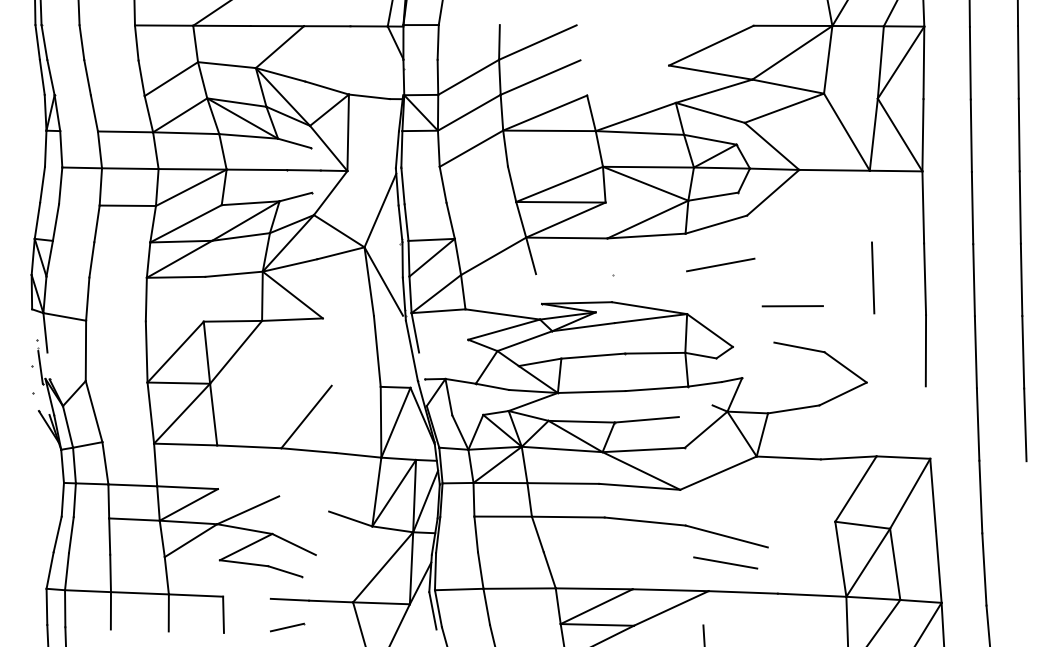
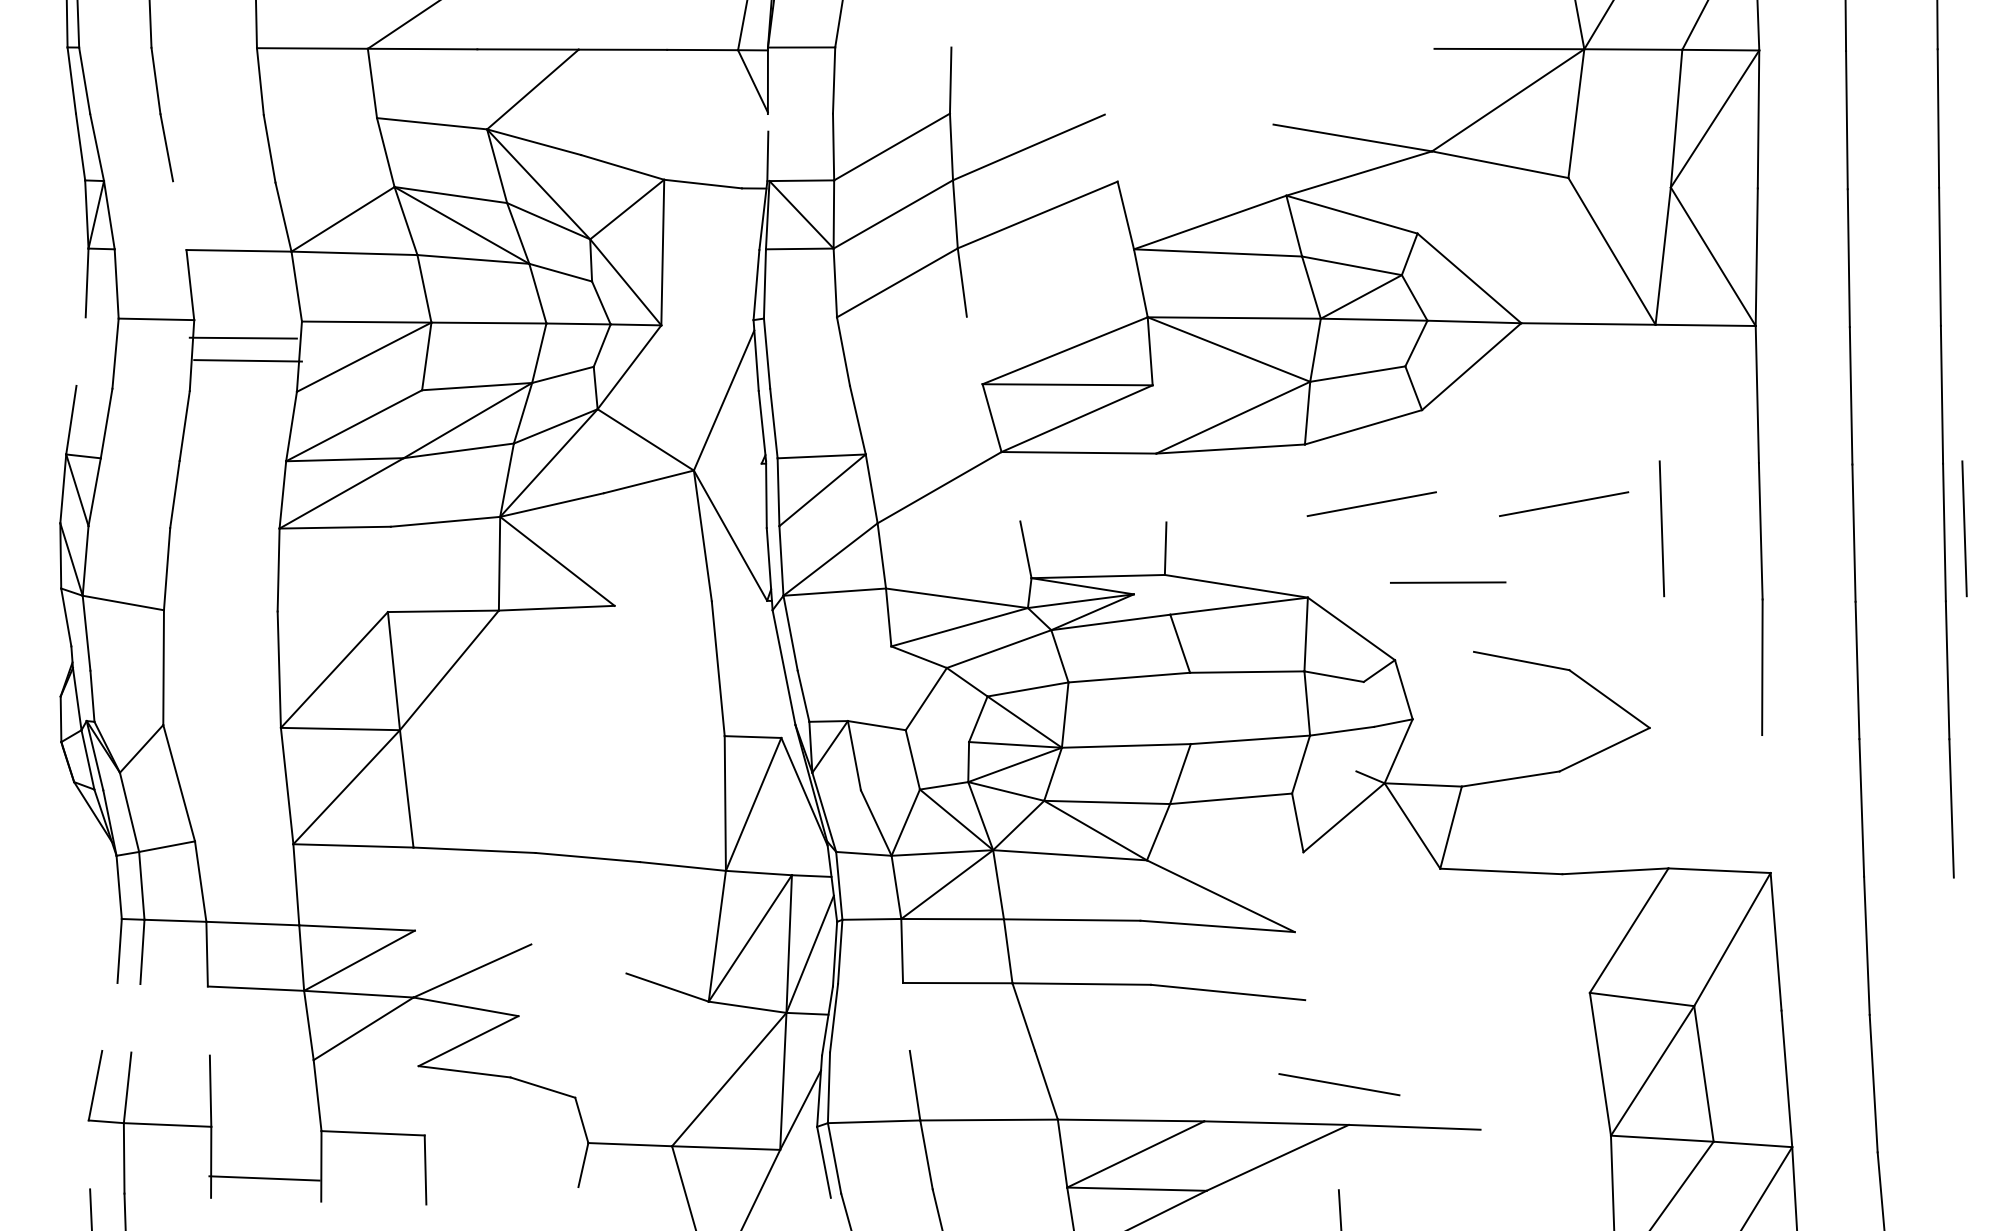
line: (537, 42) -> (1023, 80), removed
line: (711, 45) -> (1354, 86), removed
line: (403, 77) -> (768, 147), removed
line: (171, 79) -> (326, 151), removed
line: (784, 107) -> (1493, 204), removed
line: (93, 113) -> (178, 215), removed
line: (549, 130) -> (1045, 248), removed
line: (130, 168) -> (248, 360), moved
line: (511, 183) -> (973, 349), removed
line: (42, 184) -> (80, 350), removed
line: (127, 205) -> (242, 337), moved
line: (531, 255) -> (1011, 486), removed
line: (821, 264) -> (1563, 503), added
line: (1032, 277) -> (1965, 527), added
line: (792, 306) -> (1447, 583), moved
line: (492, 386) -> (937, 735), removed
line: (306, 416) -> (583, 792), removed
line: (643, 449) -> (1224, 855), removed
line: (718, 472) -> (1367, 899), removed
line: (57, 534) -> (109, 1017), removed
line: (476, 534) -> (906, 1017), removed
line: (70, 535) -> (134, 1018), removed
line: (109, 536) -> (208, 1020), removed
line: (726, 536) -> (1382, 1020), removed
line: (293, 544) -> (558, 1036), removed
line: (725, 562) -> (1339, 1083), moved
line: (139, 593) -> (263, 1178), moved
line: (811, 594) -> (1544, 1131), removed
line: (289, 599) -> (551, 1140), removed
line: (46, 606) -> (88, 1154), removed
line: (286, 627) -> (545, 1194), removed

